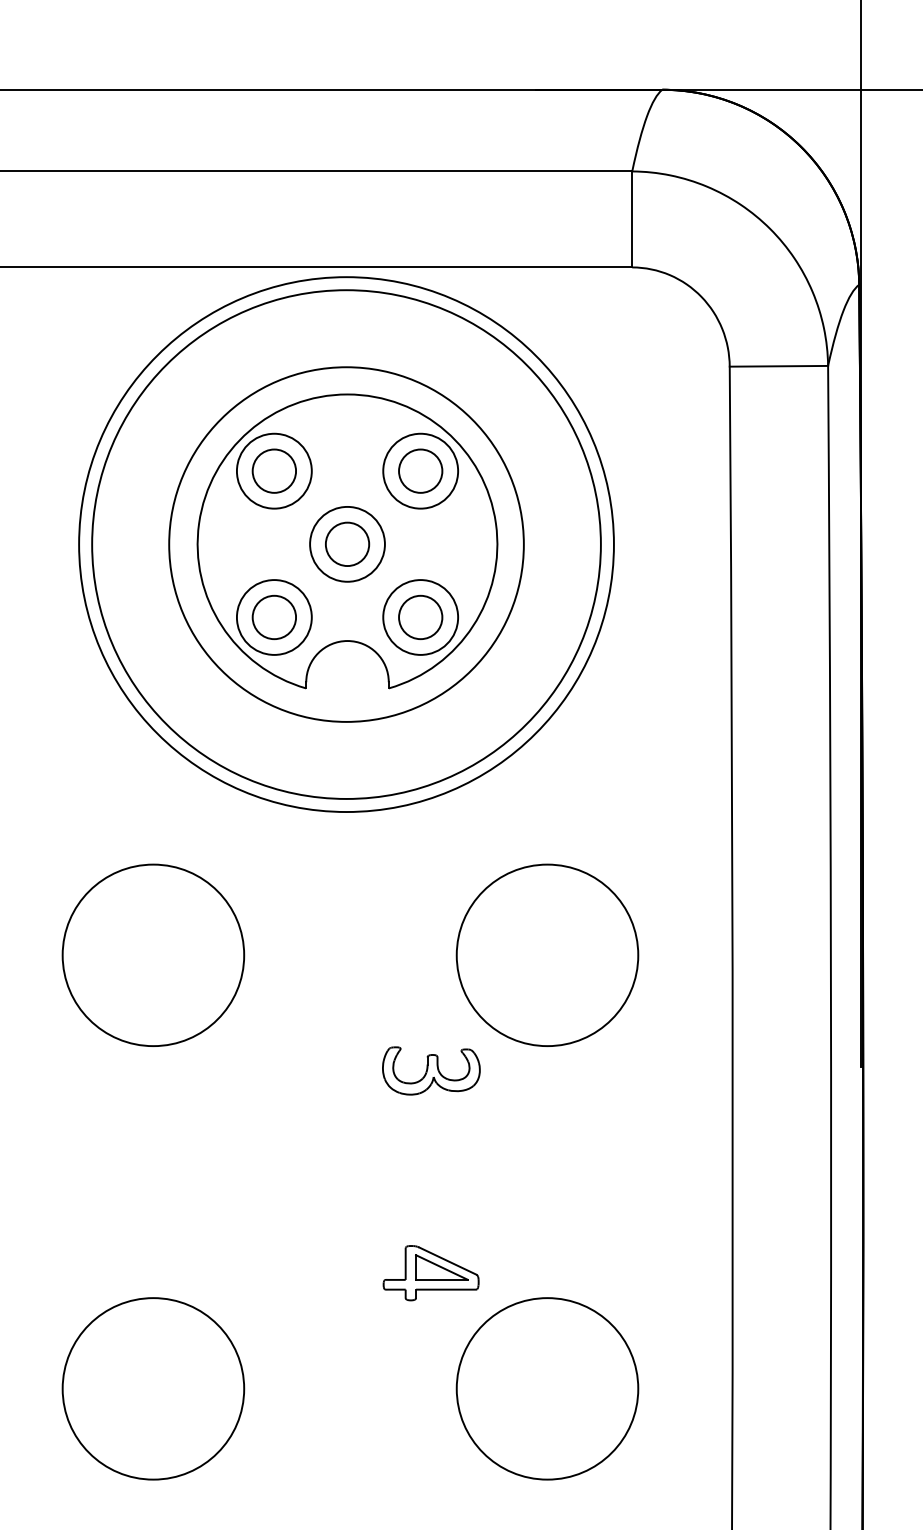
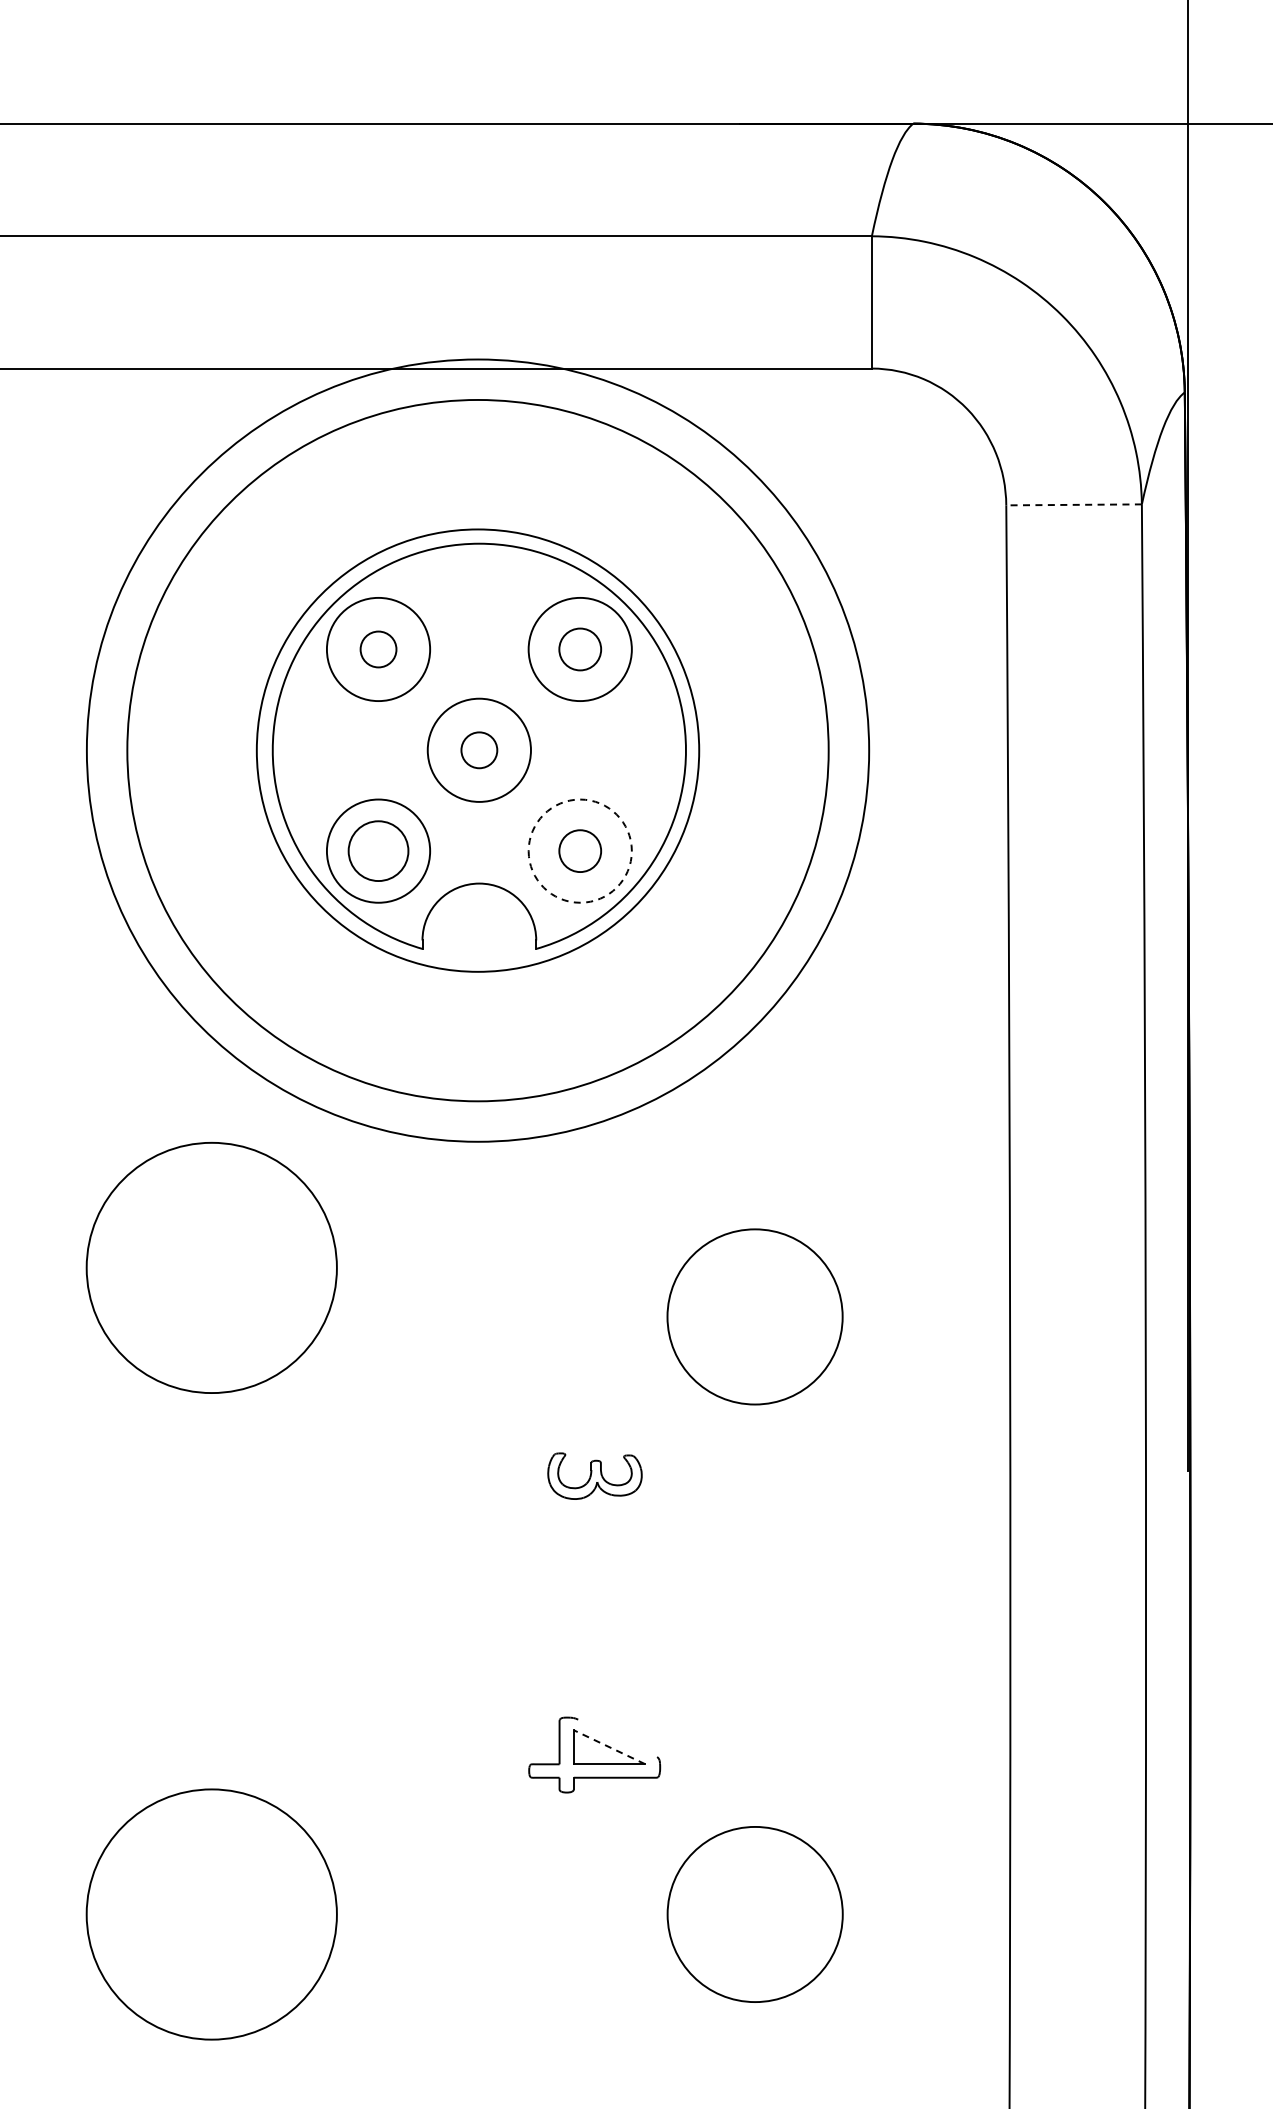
line: (779, 366) -> (1074, 504), solid -> dashed
circle: (274, 471) -> (378, 649), size x0.6
circle: (420, 471) -> (580, 649), size x0.7
circle: (346, 544) -> (477, 750), size x0.6
circle: (346, 544) -> (477, 750), size x1.6
circle: (347, 544) -> (479, 750), size x0.6
circle: (420, 617) -> (579, 850), solid -> dashed
circle: (420, 617) -> (580, 851), size x0.7
circle: (153, 955) -> (211, 1267), moved
circle: (547, 955) -> (754, 1316), size x0.7
part: (431, 1070) -> (594, 1475), size x0.7
line: (447, 1261) -> (617, 1738), removed
line: (441, 1266) -> (609, 1746), solid -> dashed
circle: (547, 1388) -> (755, 1914), size x0.7

